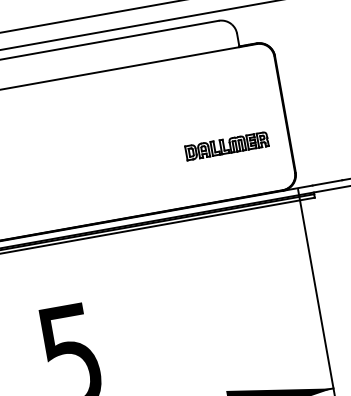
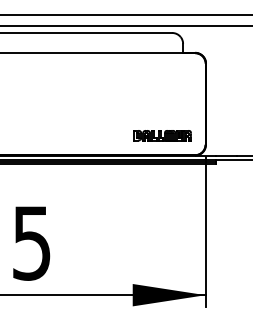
part: (226, 145) -> (162, 135), moved

